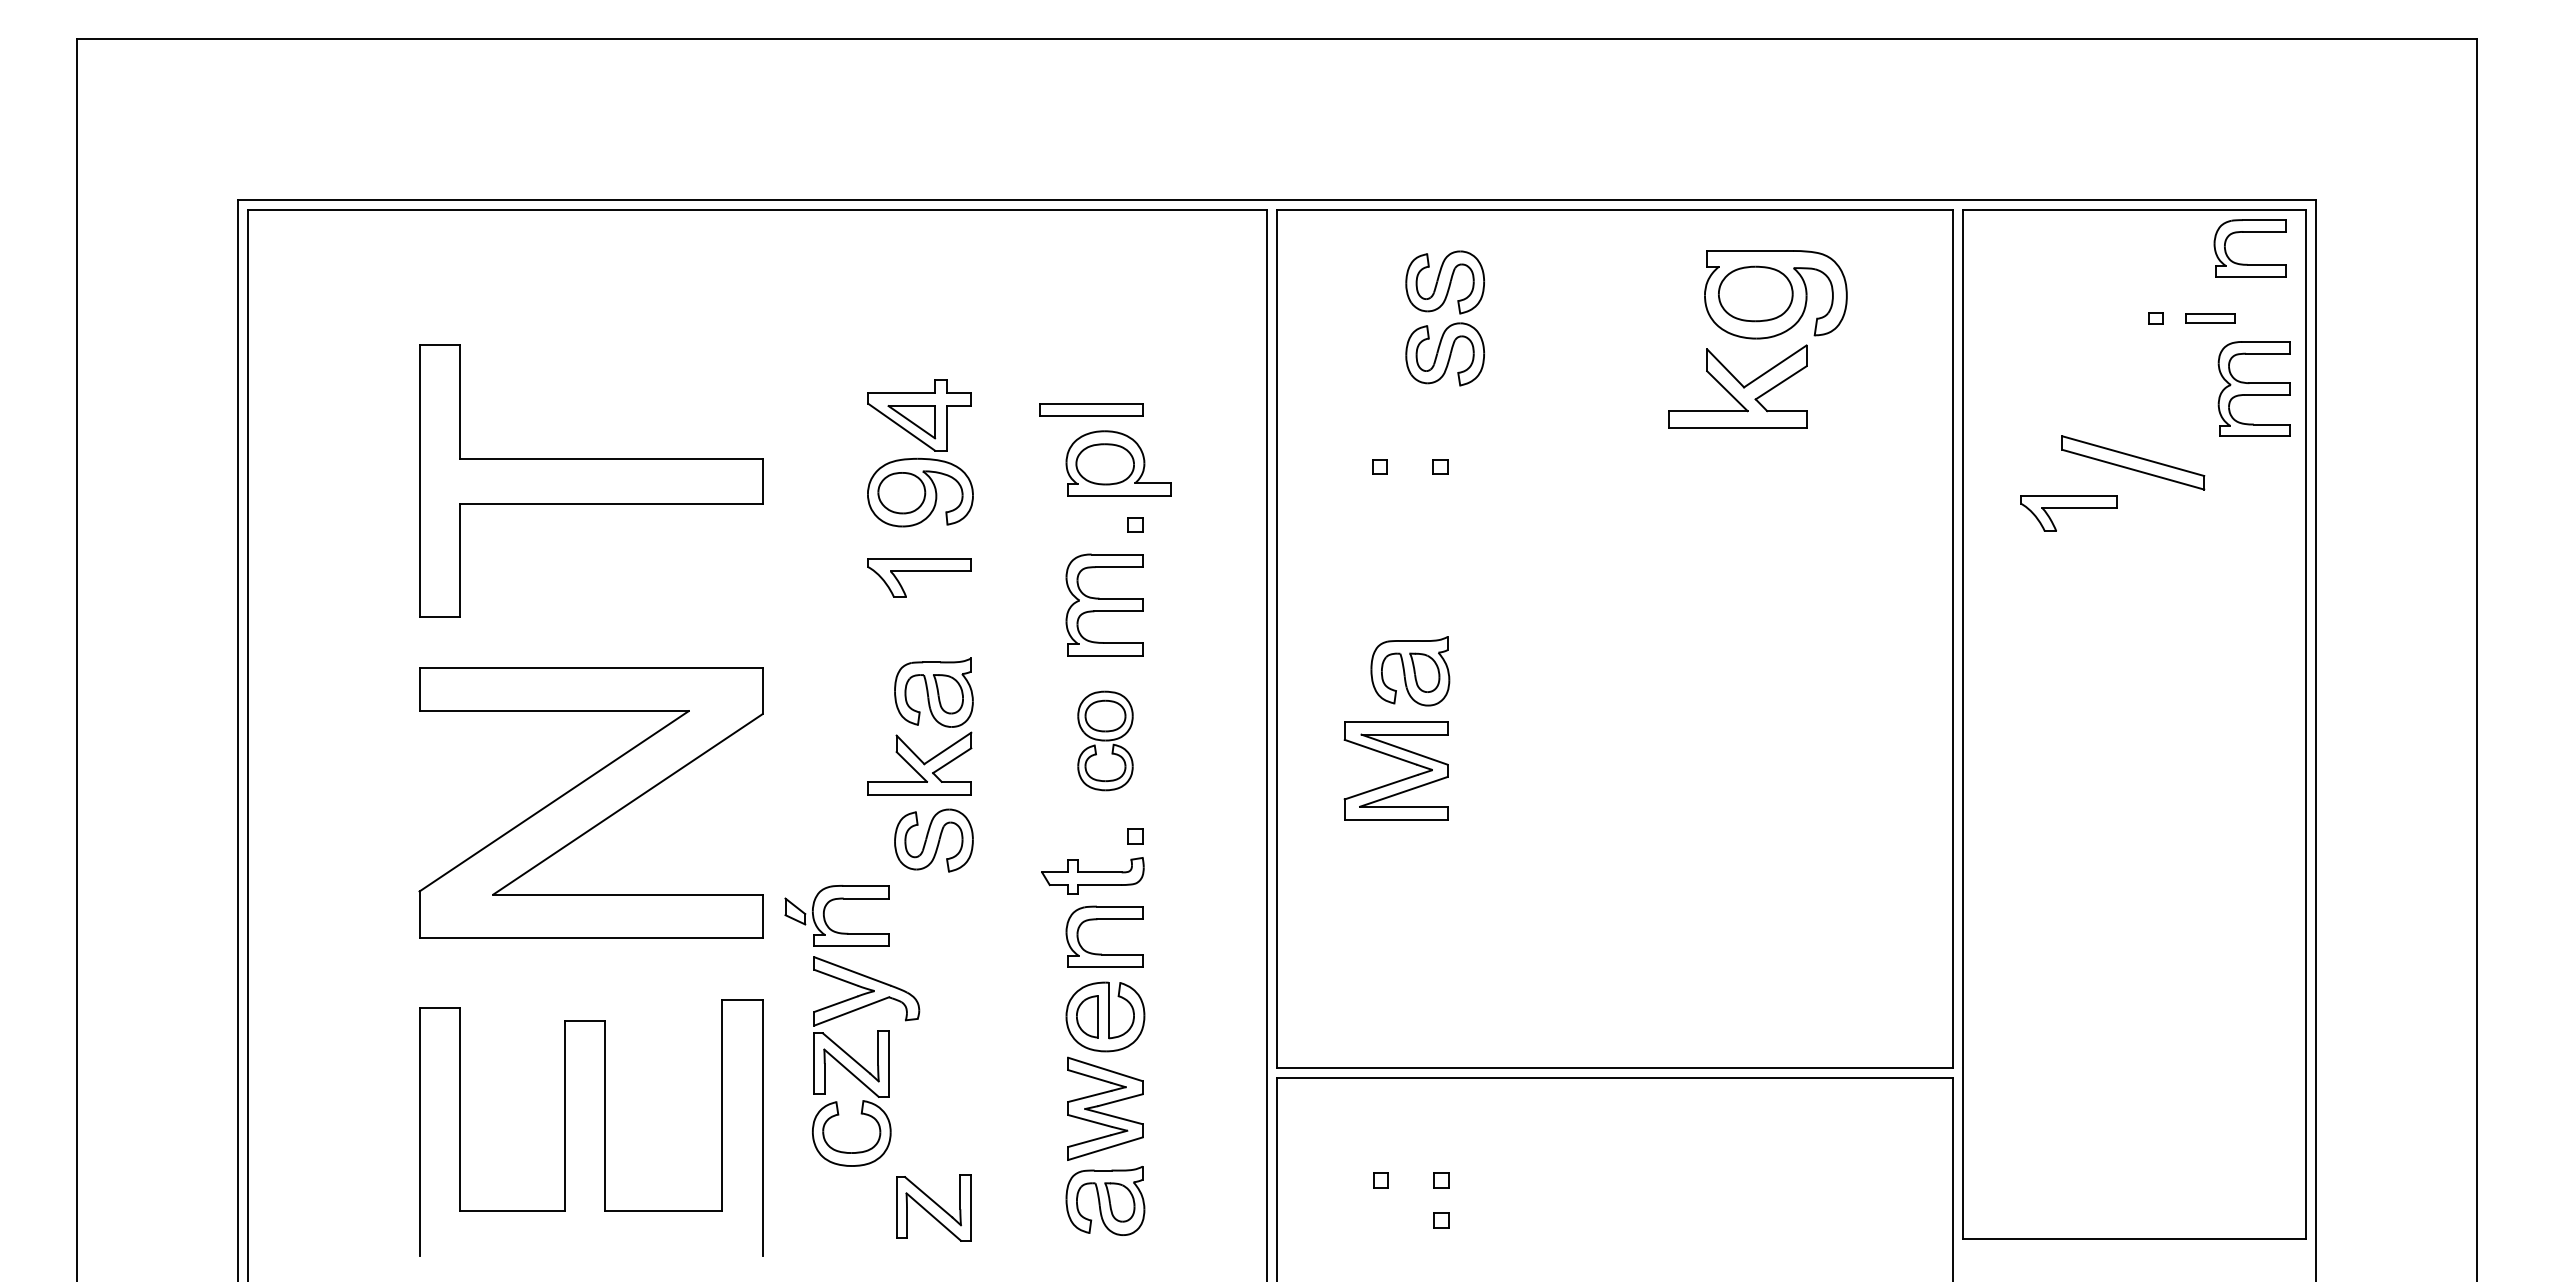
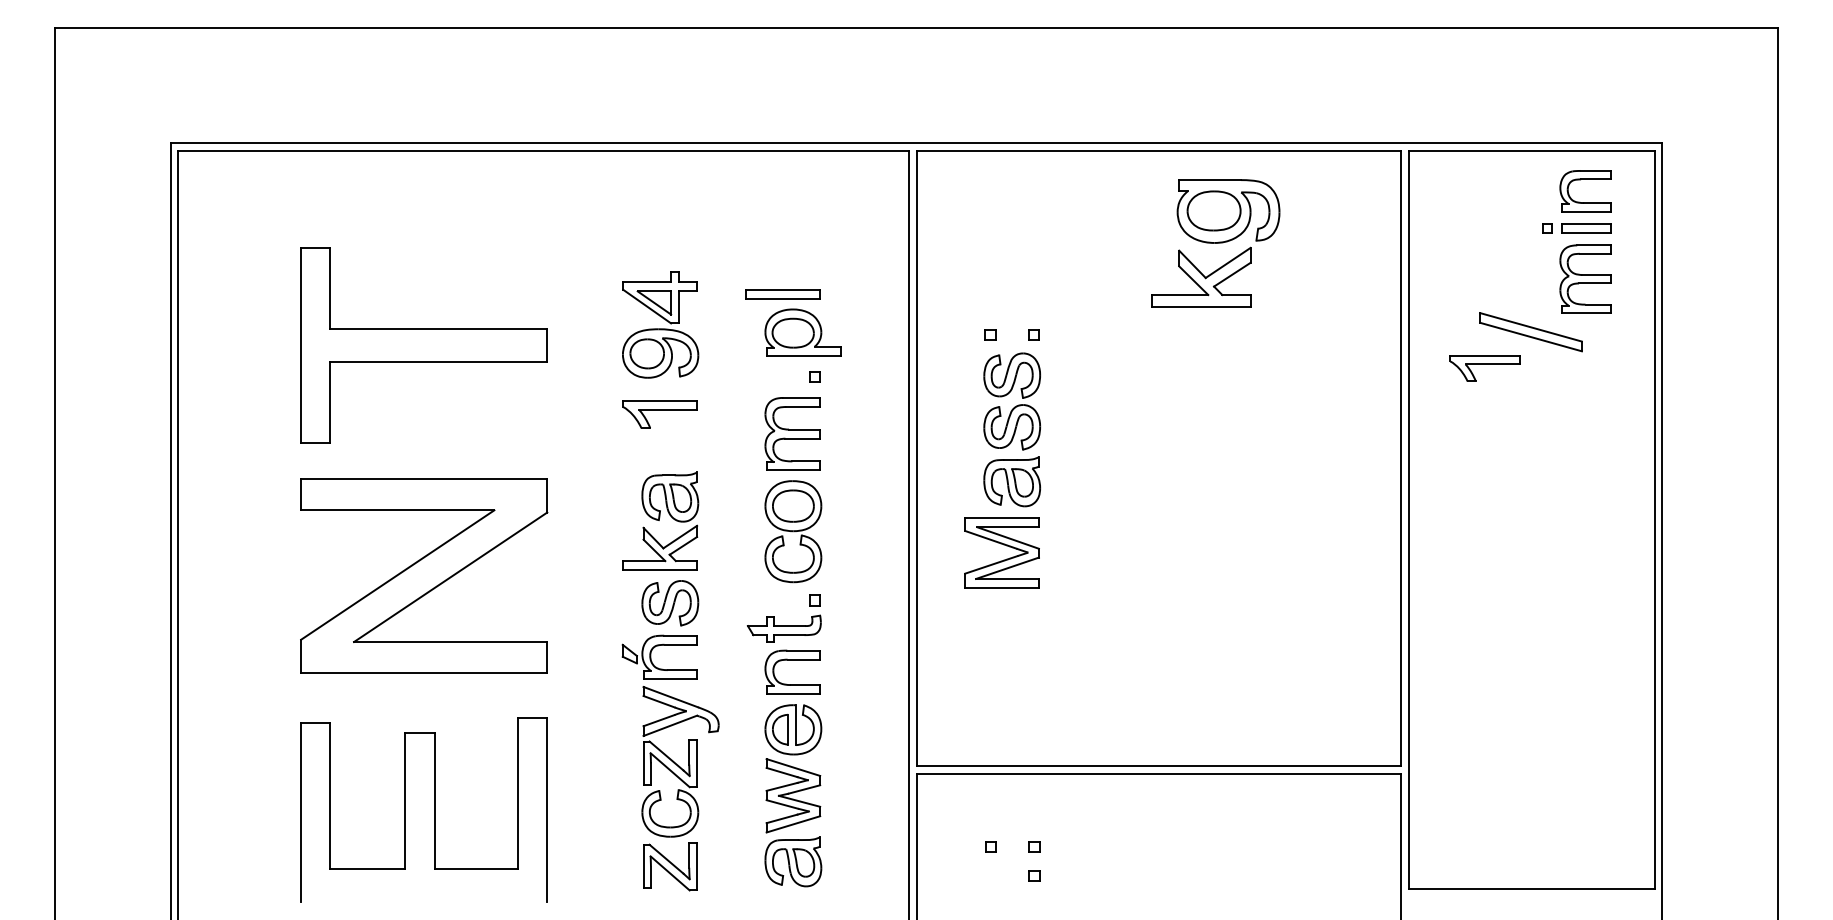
part: (2249, 264) -> (1585, 202), moved
part: (1444, 318) -> (1011, 401), moved
part: (2210, 318) -> (1586, 228), size x1.43
part: (1757, 339) -> (1215, 243), moved
part: (2253, 388) -> (1585, 278), moved
part: (1105, 740) -> (793, 531), size x1.43
part: (850, 1013) -> (669, 727), moved

